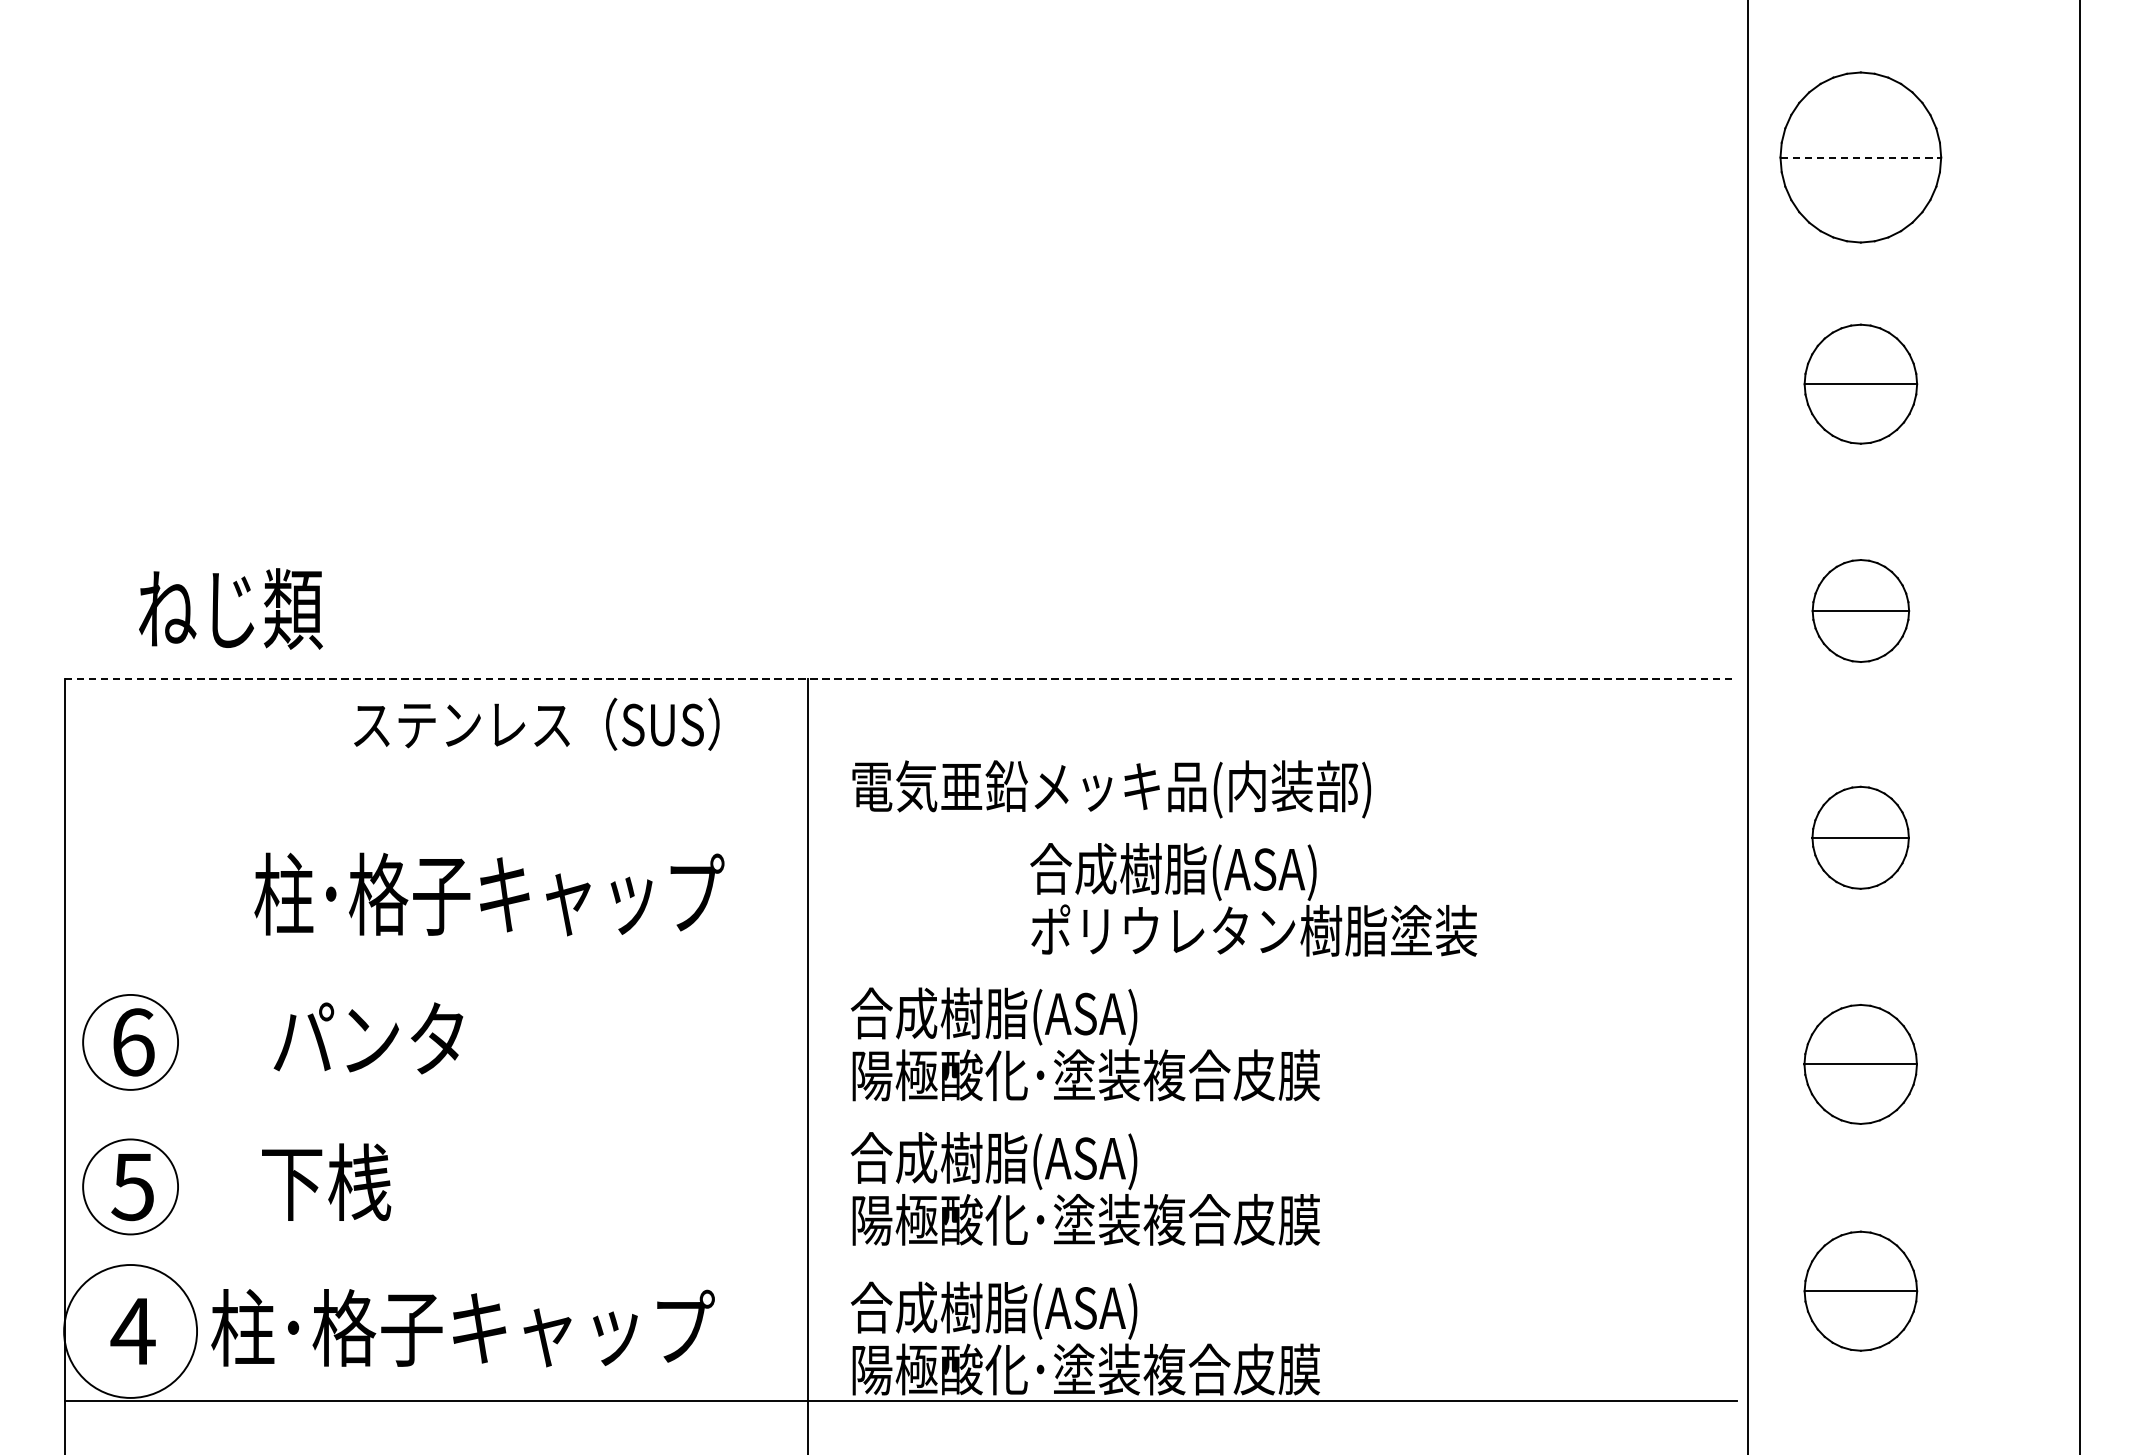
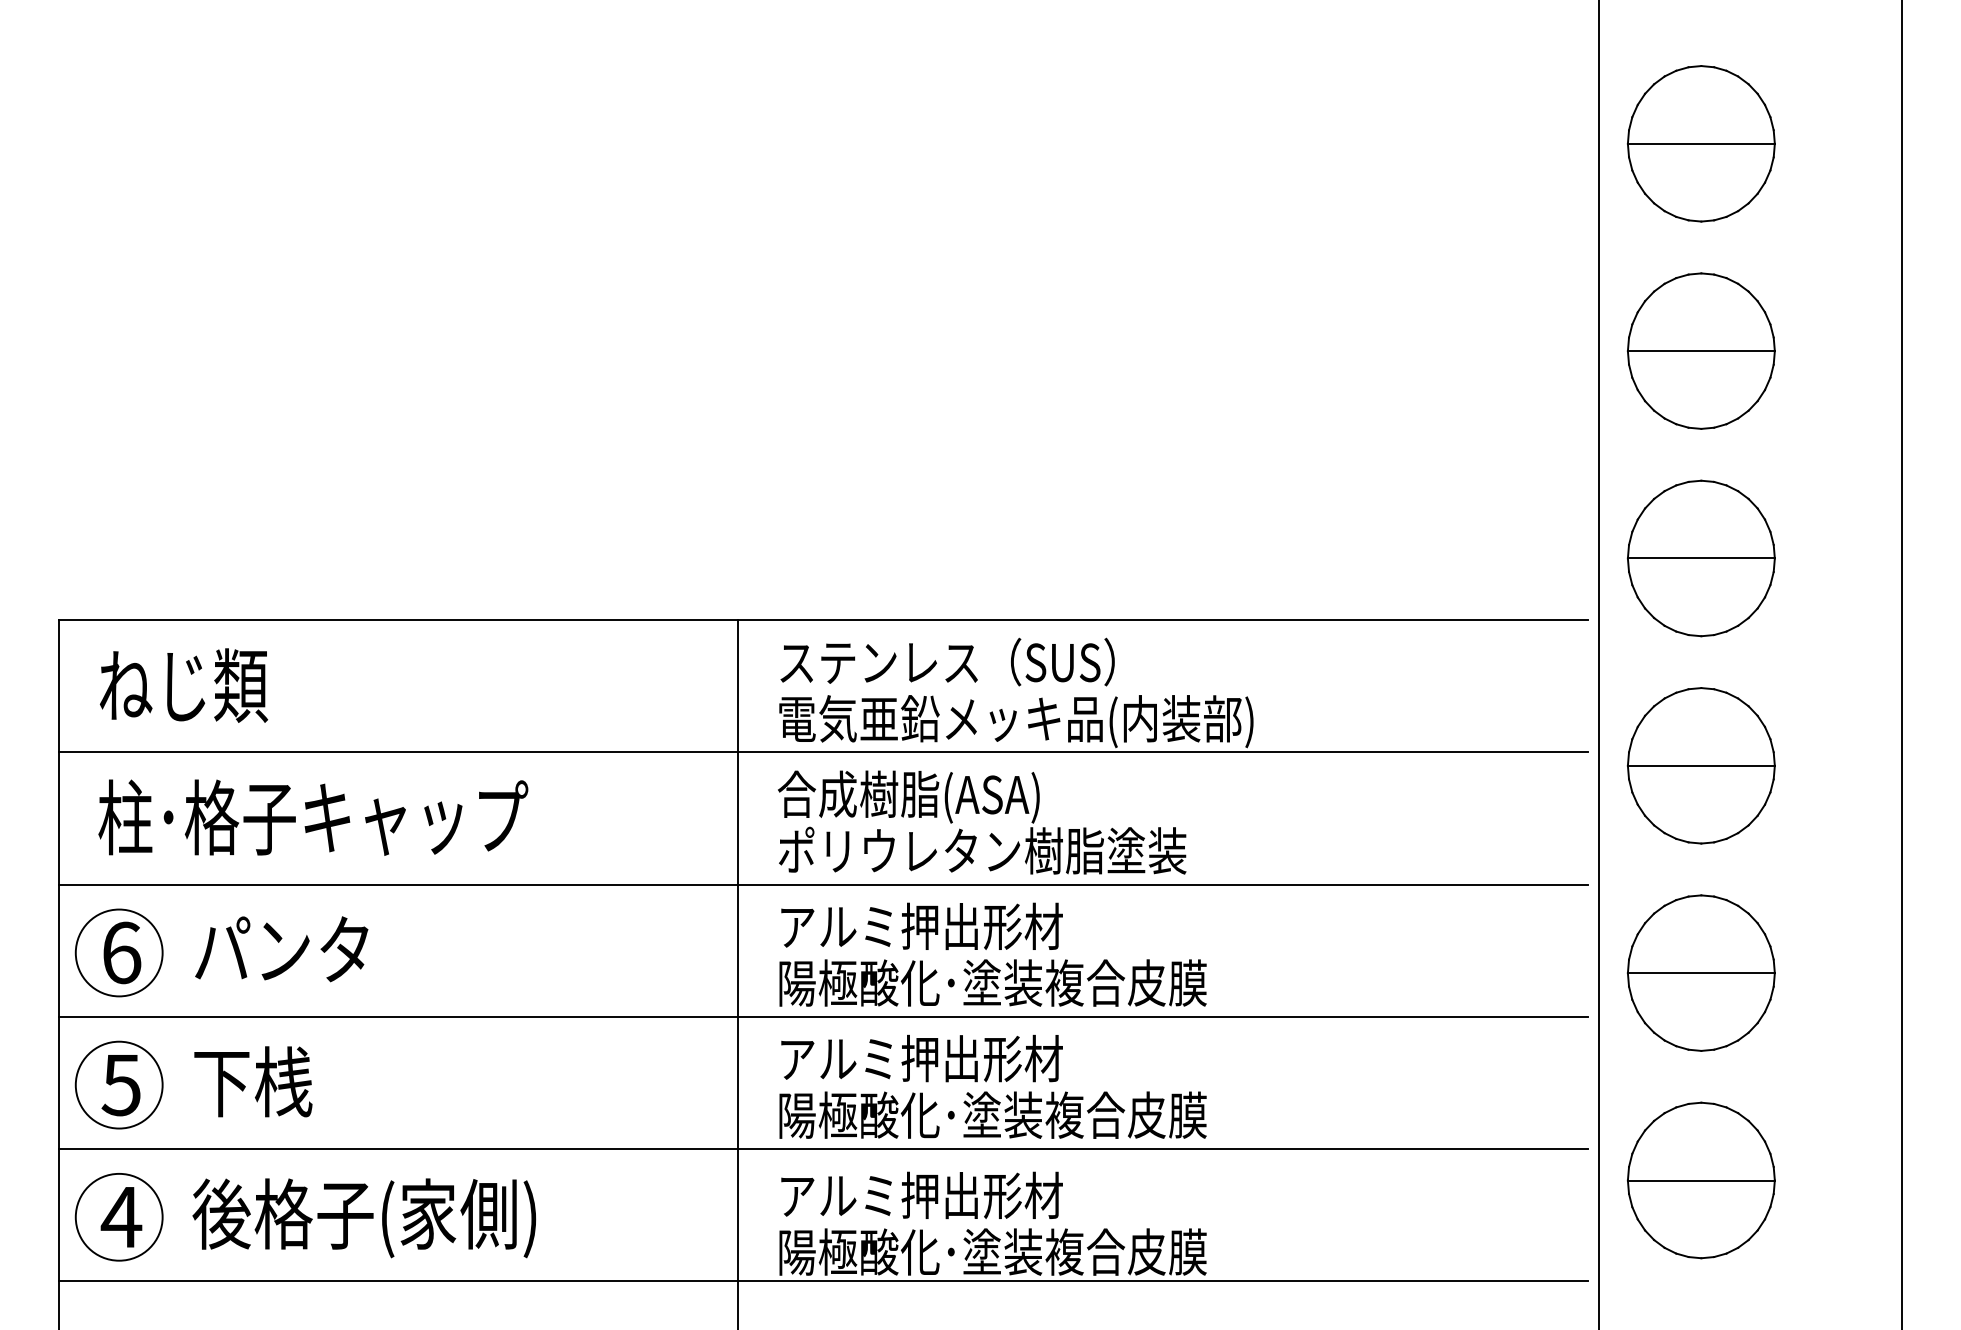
line: (1860, 157) -> (1701, 143), dashed -> solid
part: (1860, 383) -> (1701, 350), size x1.43
text: (230, 608) -> (183, 685), moved
part: (1860, 611) -> (1701, 558), size x1.67
line: (900, 678) -> (823, 620), dashed -> solid
text: (536, 723) -> (947, 661), moved
line: (899, 823) -> (822, 752), added
part: (1859, 837) -> (1700, 765), size x1.67
text: (489, 894) -> (313, 817), moved
text: (1254, 899) -> (982, 822), moved
line: (899, 967) -> (822, 884), added
text: (1005, 1015) -> (919, 928), 合成樹脂(ASA) -> アルミ押出形材
text: (368, 1038) -> (281, 949), moved
part: (1859, 1063) -> (1700, 972), size x1.43
line: (899, 1111) -> (822, 1016), added
text: (1005, 1160) -> (919, 1060), 合成樹脂(ASA) -> アルミ押出形材
text: (326, 1181) -> (253, 1081), moved
line: (899, 1256) -> (822, 1148), added
part: (1860, 1291) -> (1701, 1180), size x1.43
text: (1005, 1309) -> (919, 1197), 合成樹脂(ASA) -> アルミ押出形材
circle: (129, 1330) -> (118, 1216), size x0.71
text: (462, 1332) -> (422, 1218), 柱･格子キャップ -> 後格子(家側)

